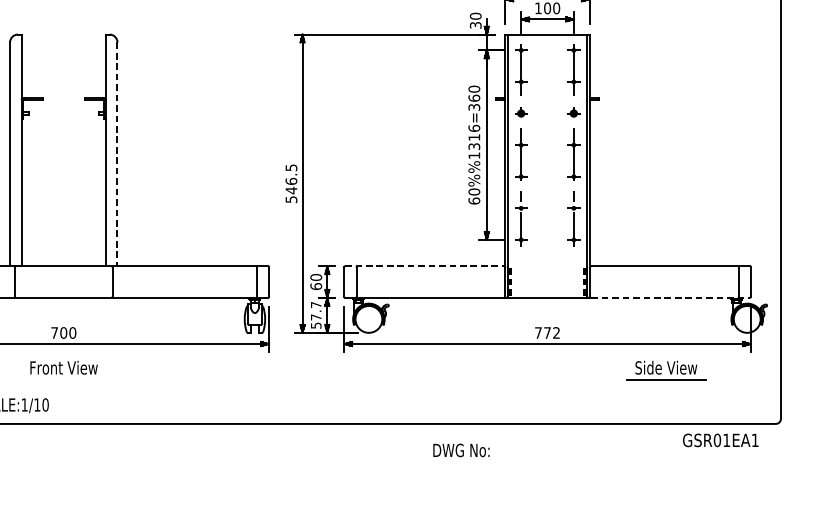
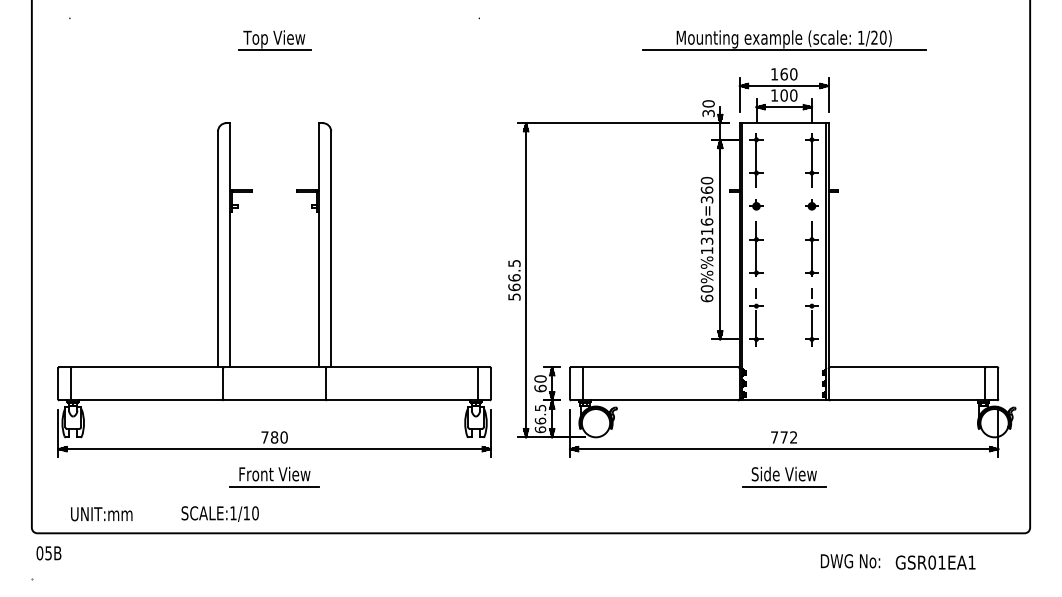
line: (117, 154) -> (331, 249), dashed -> solid
text: (291, 190) -> (514, 287), 546.5 -> 566.5
line: (424, 266) -> (654, 367), dashed -> solid
line: (670, 297) -> (913, 400), dashed -> solid
text: (316, 314) -> (540, 418), 57.7 -> 66.5
text: (63, 333) -> (274, 437), 700 -> 780
part: (666, 370) -> (784, 476), moved
line: (63, 379) -> (274, 486), added
text: (720, 440) -> (935, 562), moved
text: (461, 450) -> (850, 561), moved

